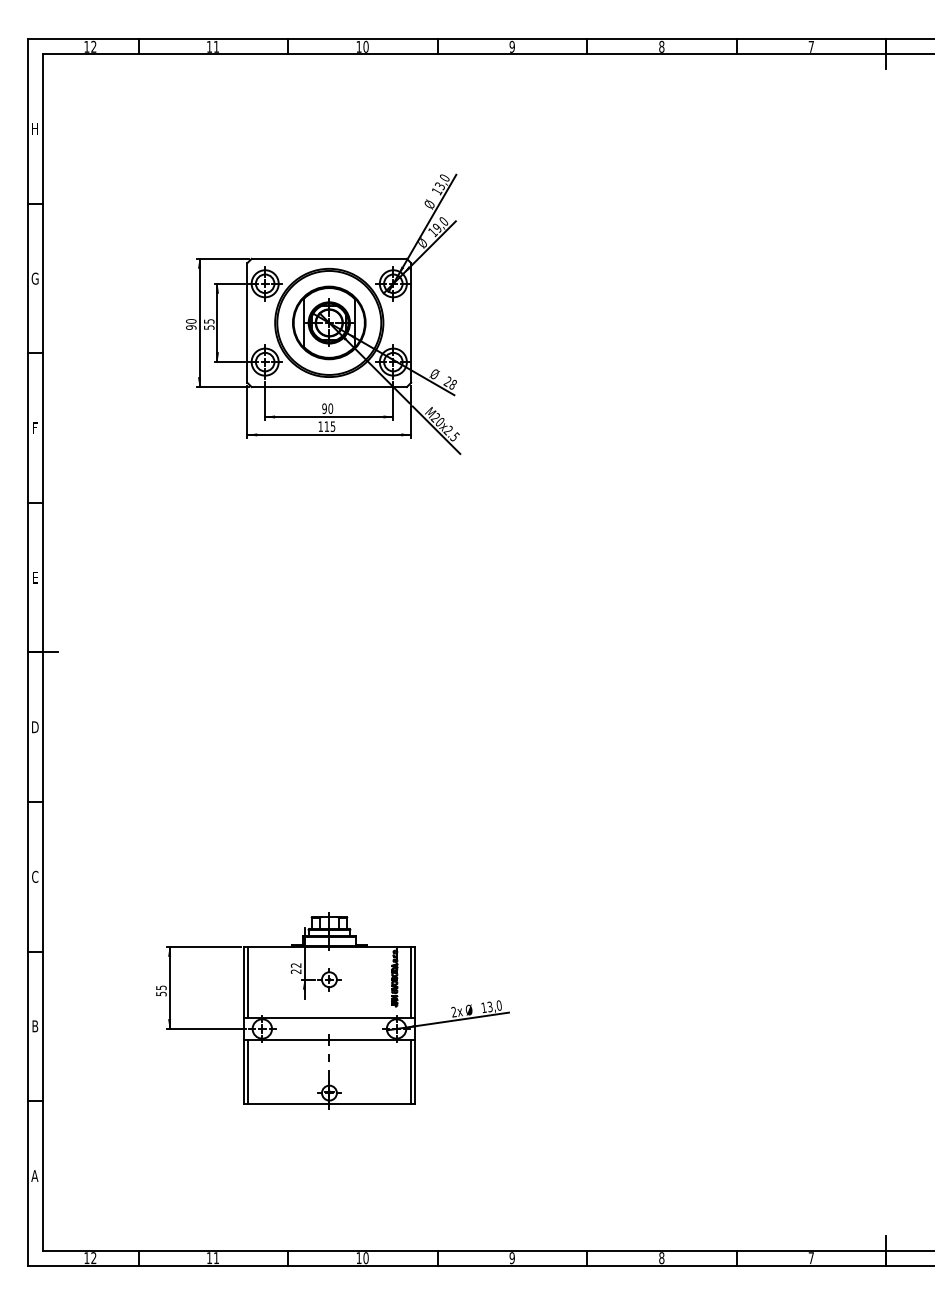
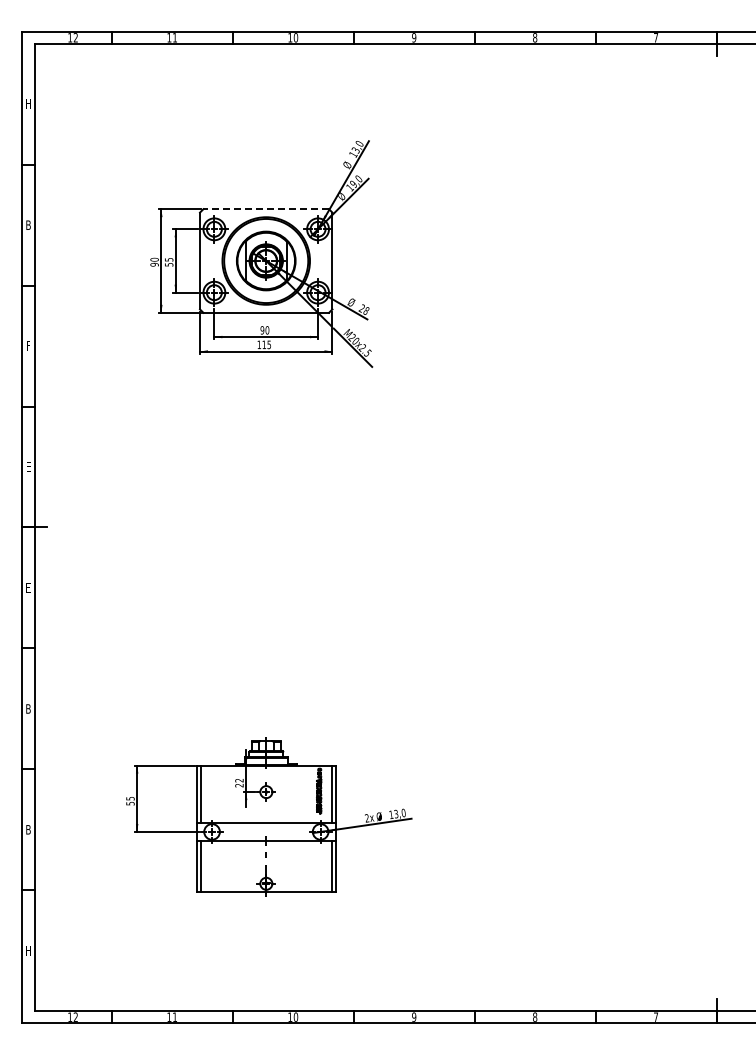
line: (329, 259) -> (266, 209), solid -> dashed
text: (35, 279) -> (28, 225), G -> B
text: (35, 726) -> (28, 587), D -> E
text: (34, 876) -> (27, 708), C -> B
text: (34, 1175) -> (27, 950), A -> H

